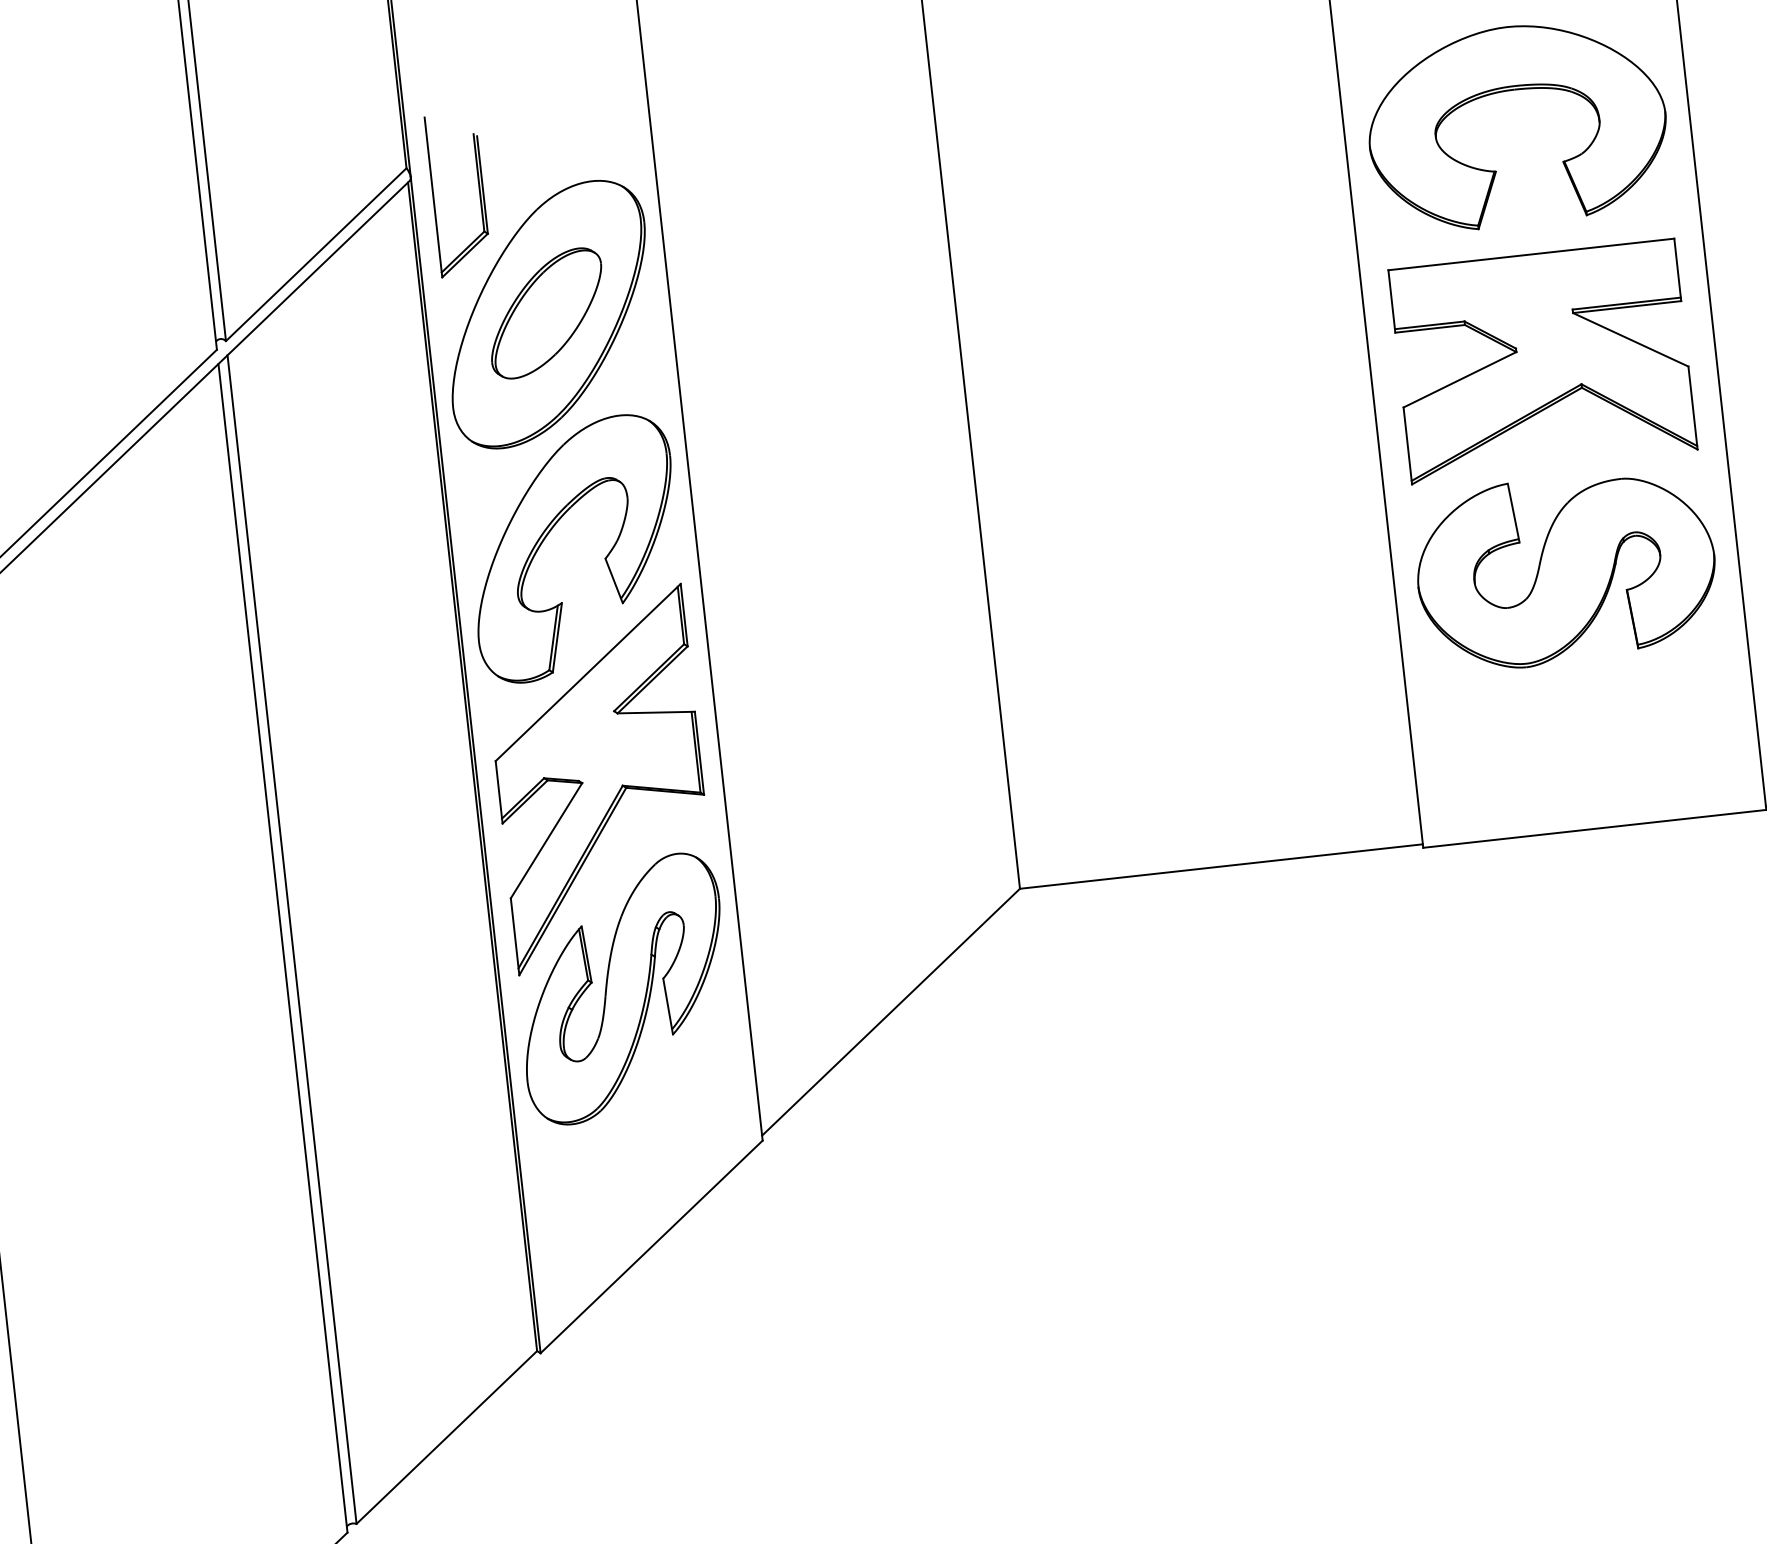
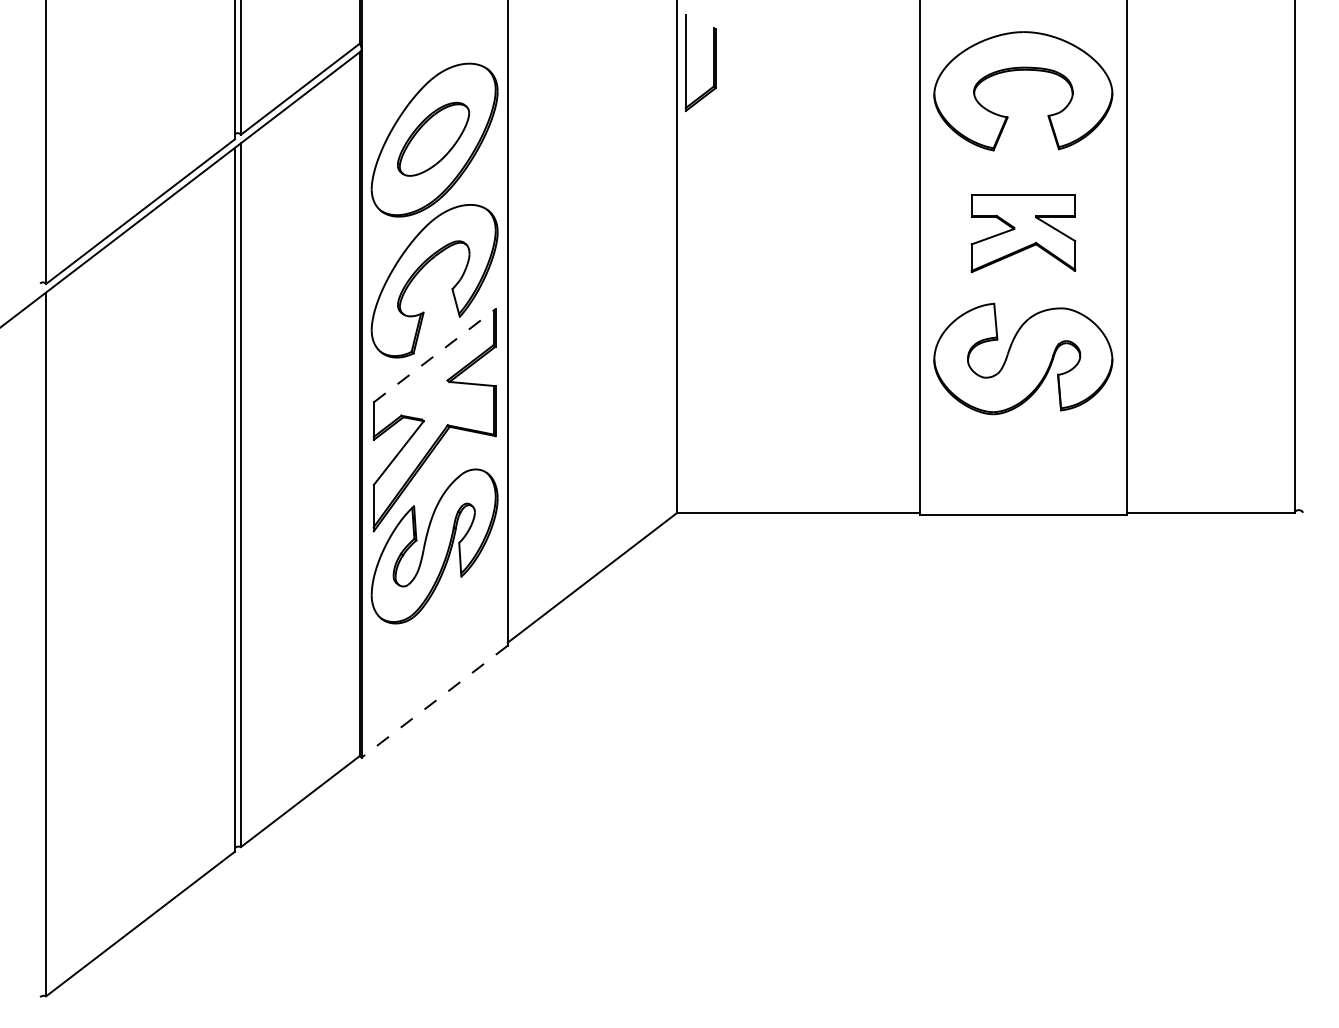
part: (479, 193) -> (713, 63), moved
part: (1543, 361) -> (1023, 233), size x0.6
line: (587, 672) -> (434, 355), solid -> dashed
line: (651, 1246) -> (434, 701), solid -> dashed

